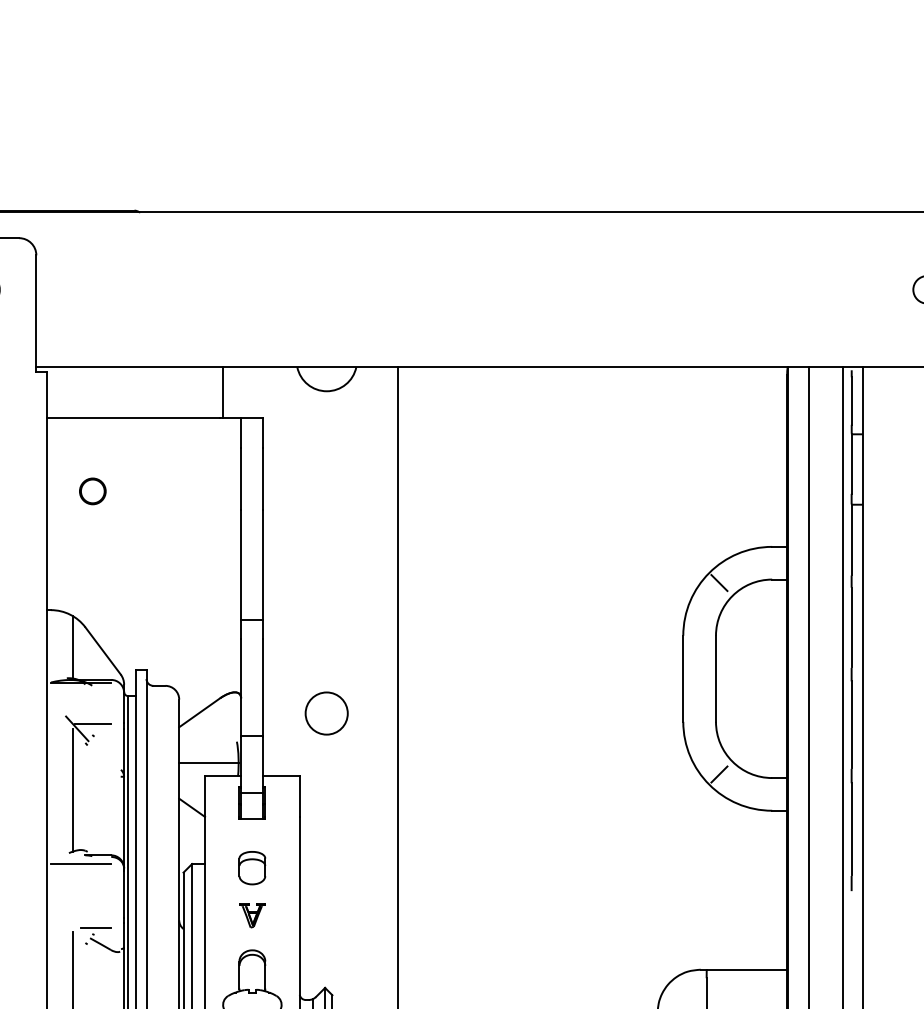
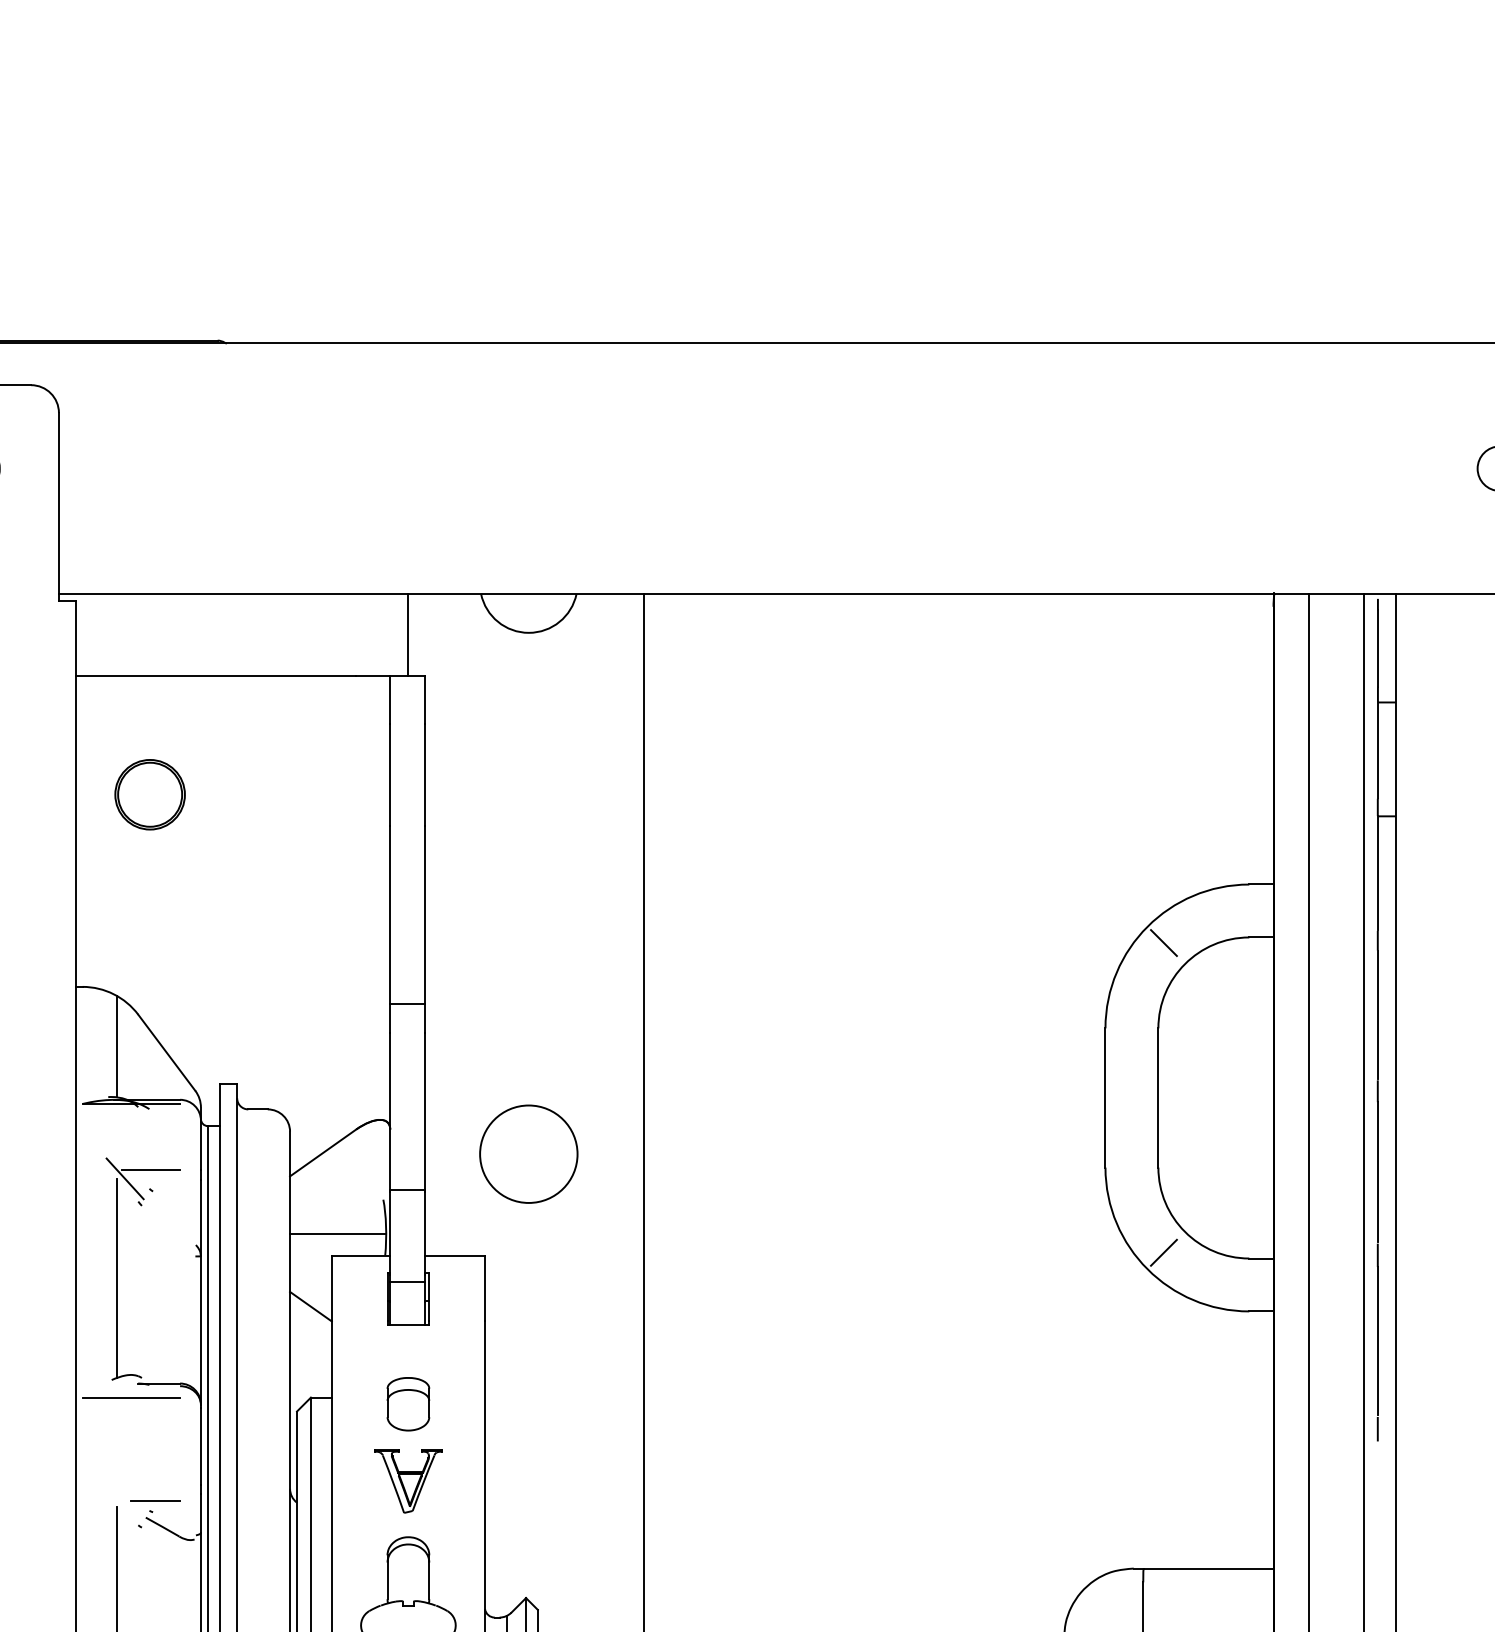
line: (222, 392) -> (406, 634), moved
part: (92, 491) -> (149, 794), size x1.67
circle: (326, 713) -> (528, 1154), size x1.43
part: (251, 915) -> (406, 1480), size x1.67

